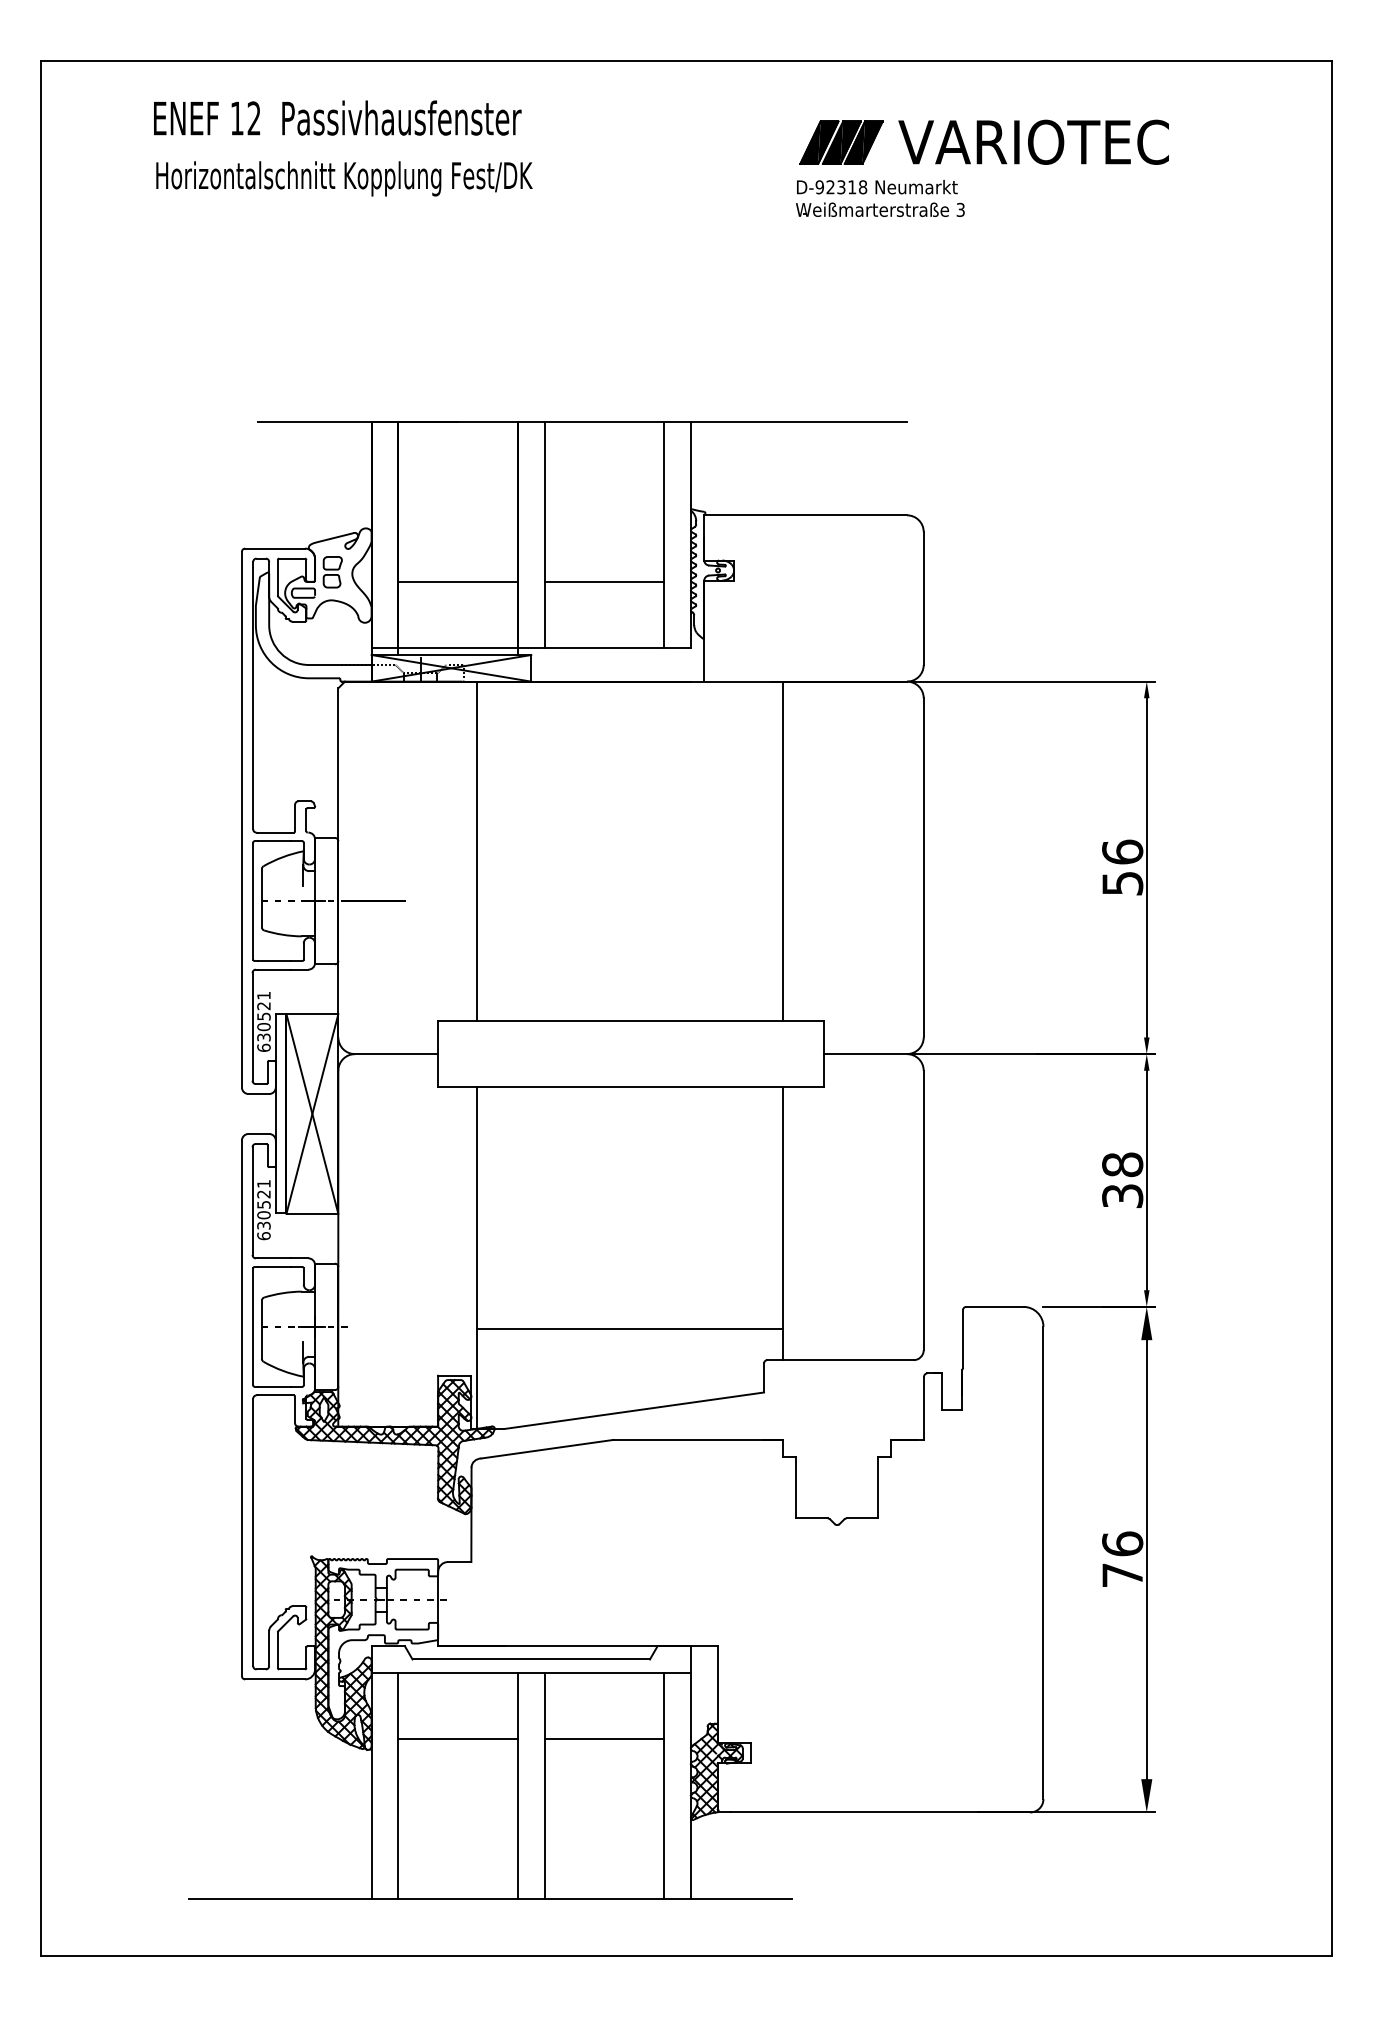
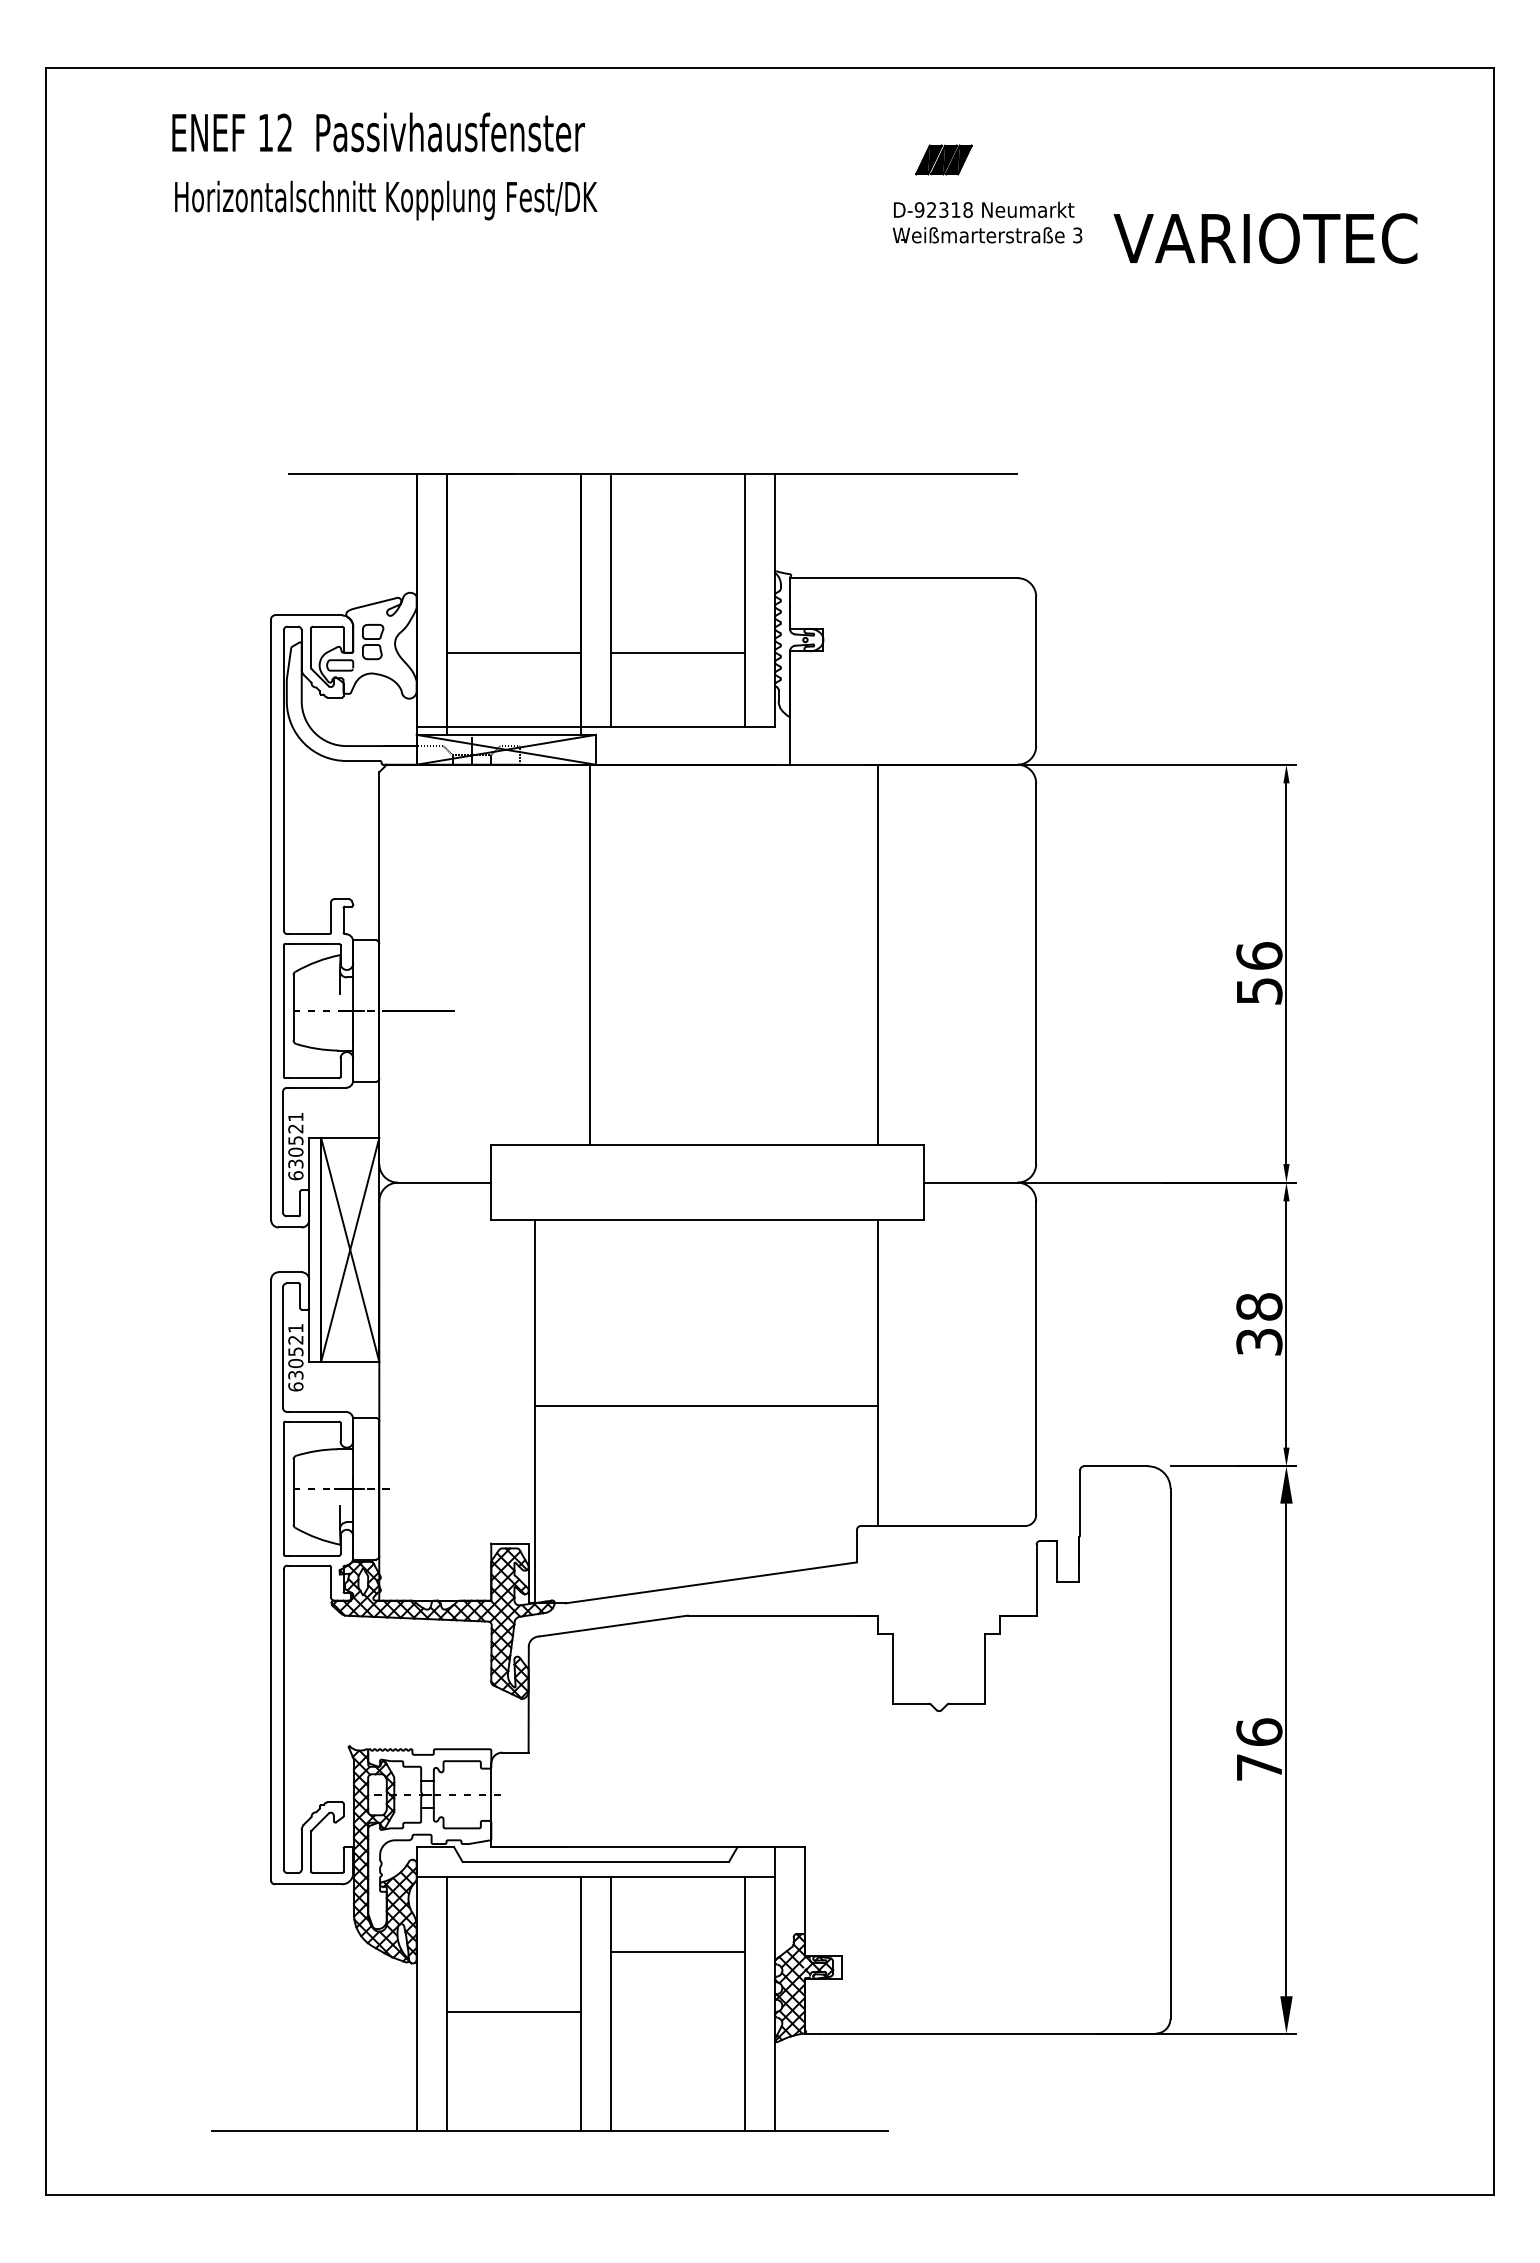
part: (841, 142) -> (943, 159), size x0.6
text: (1033, 142) -> (1265, 238), moved
line: (476, 850) -> (589, 954), moved
line: (629, 1329) -> (705, 1406), moved
line: (457, 1739) -> (513, 2011), moved

